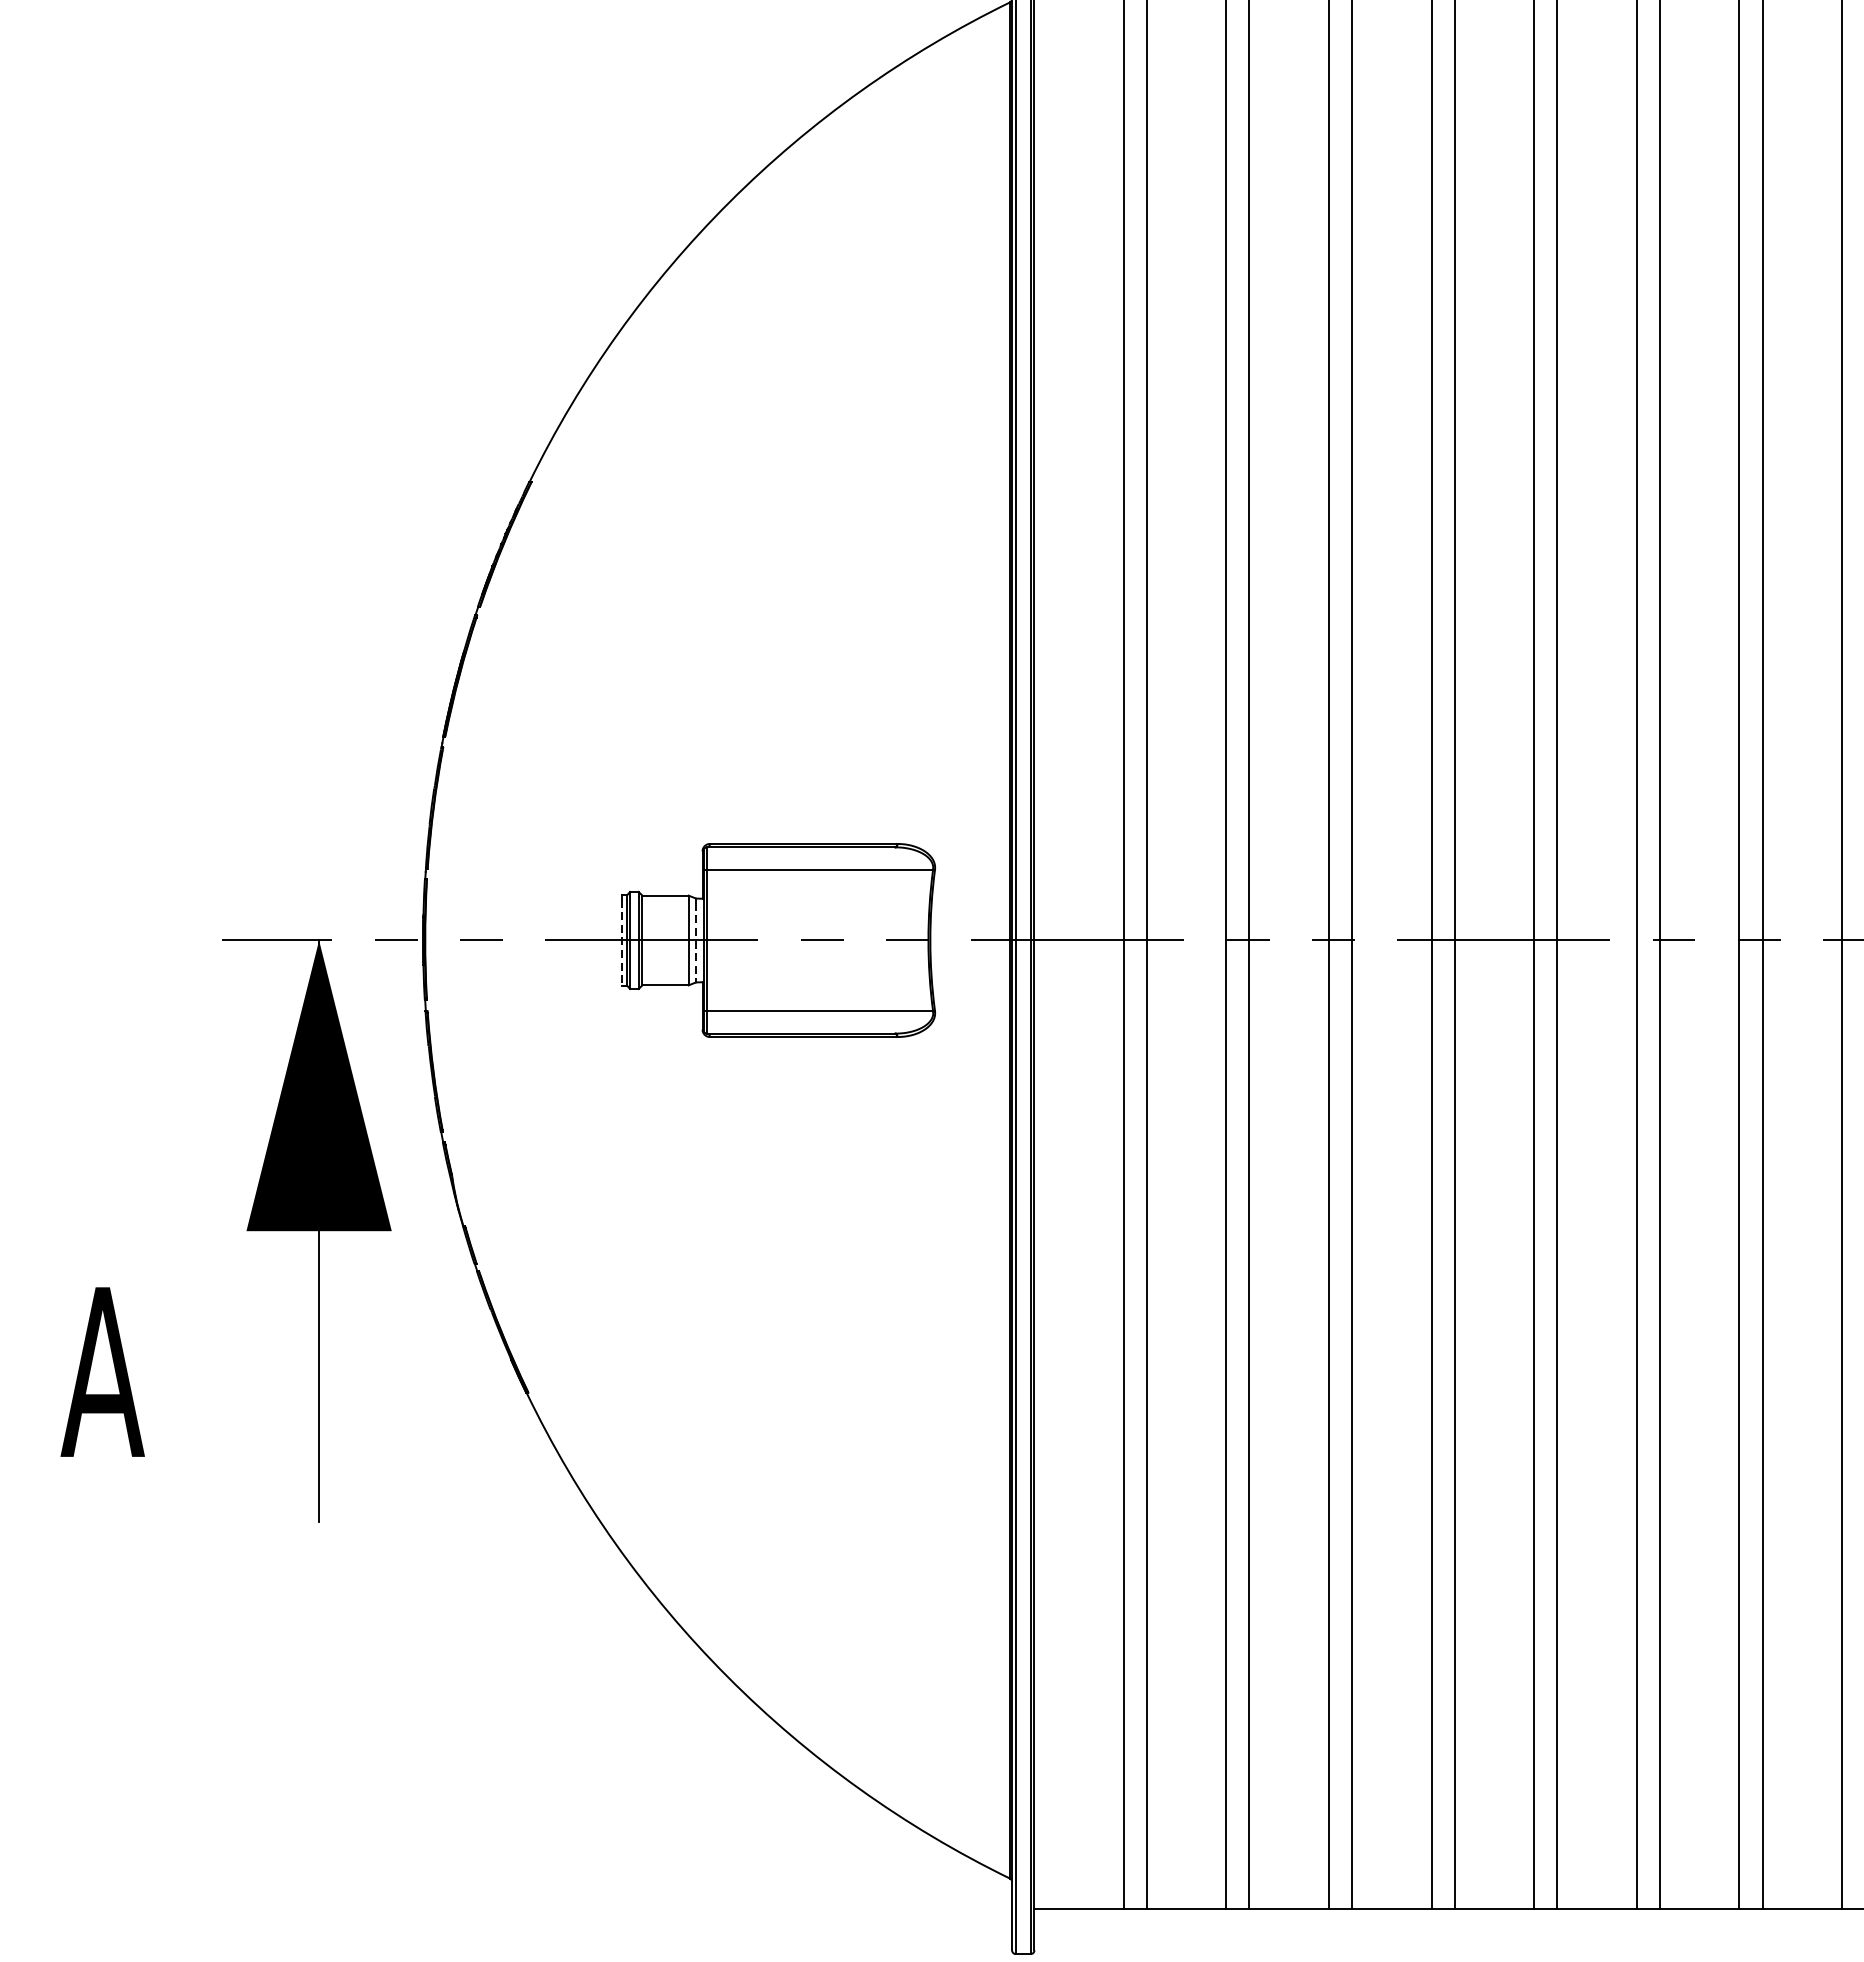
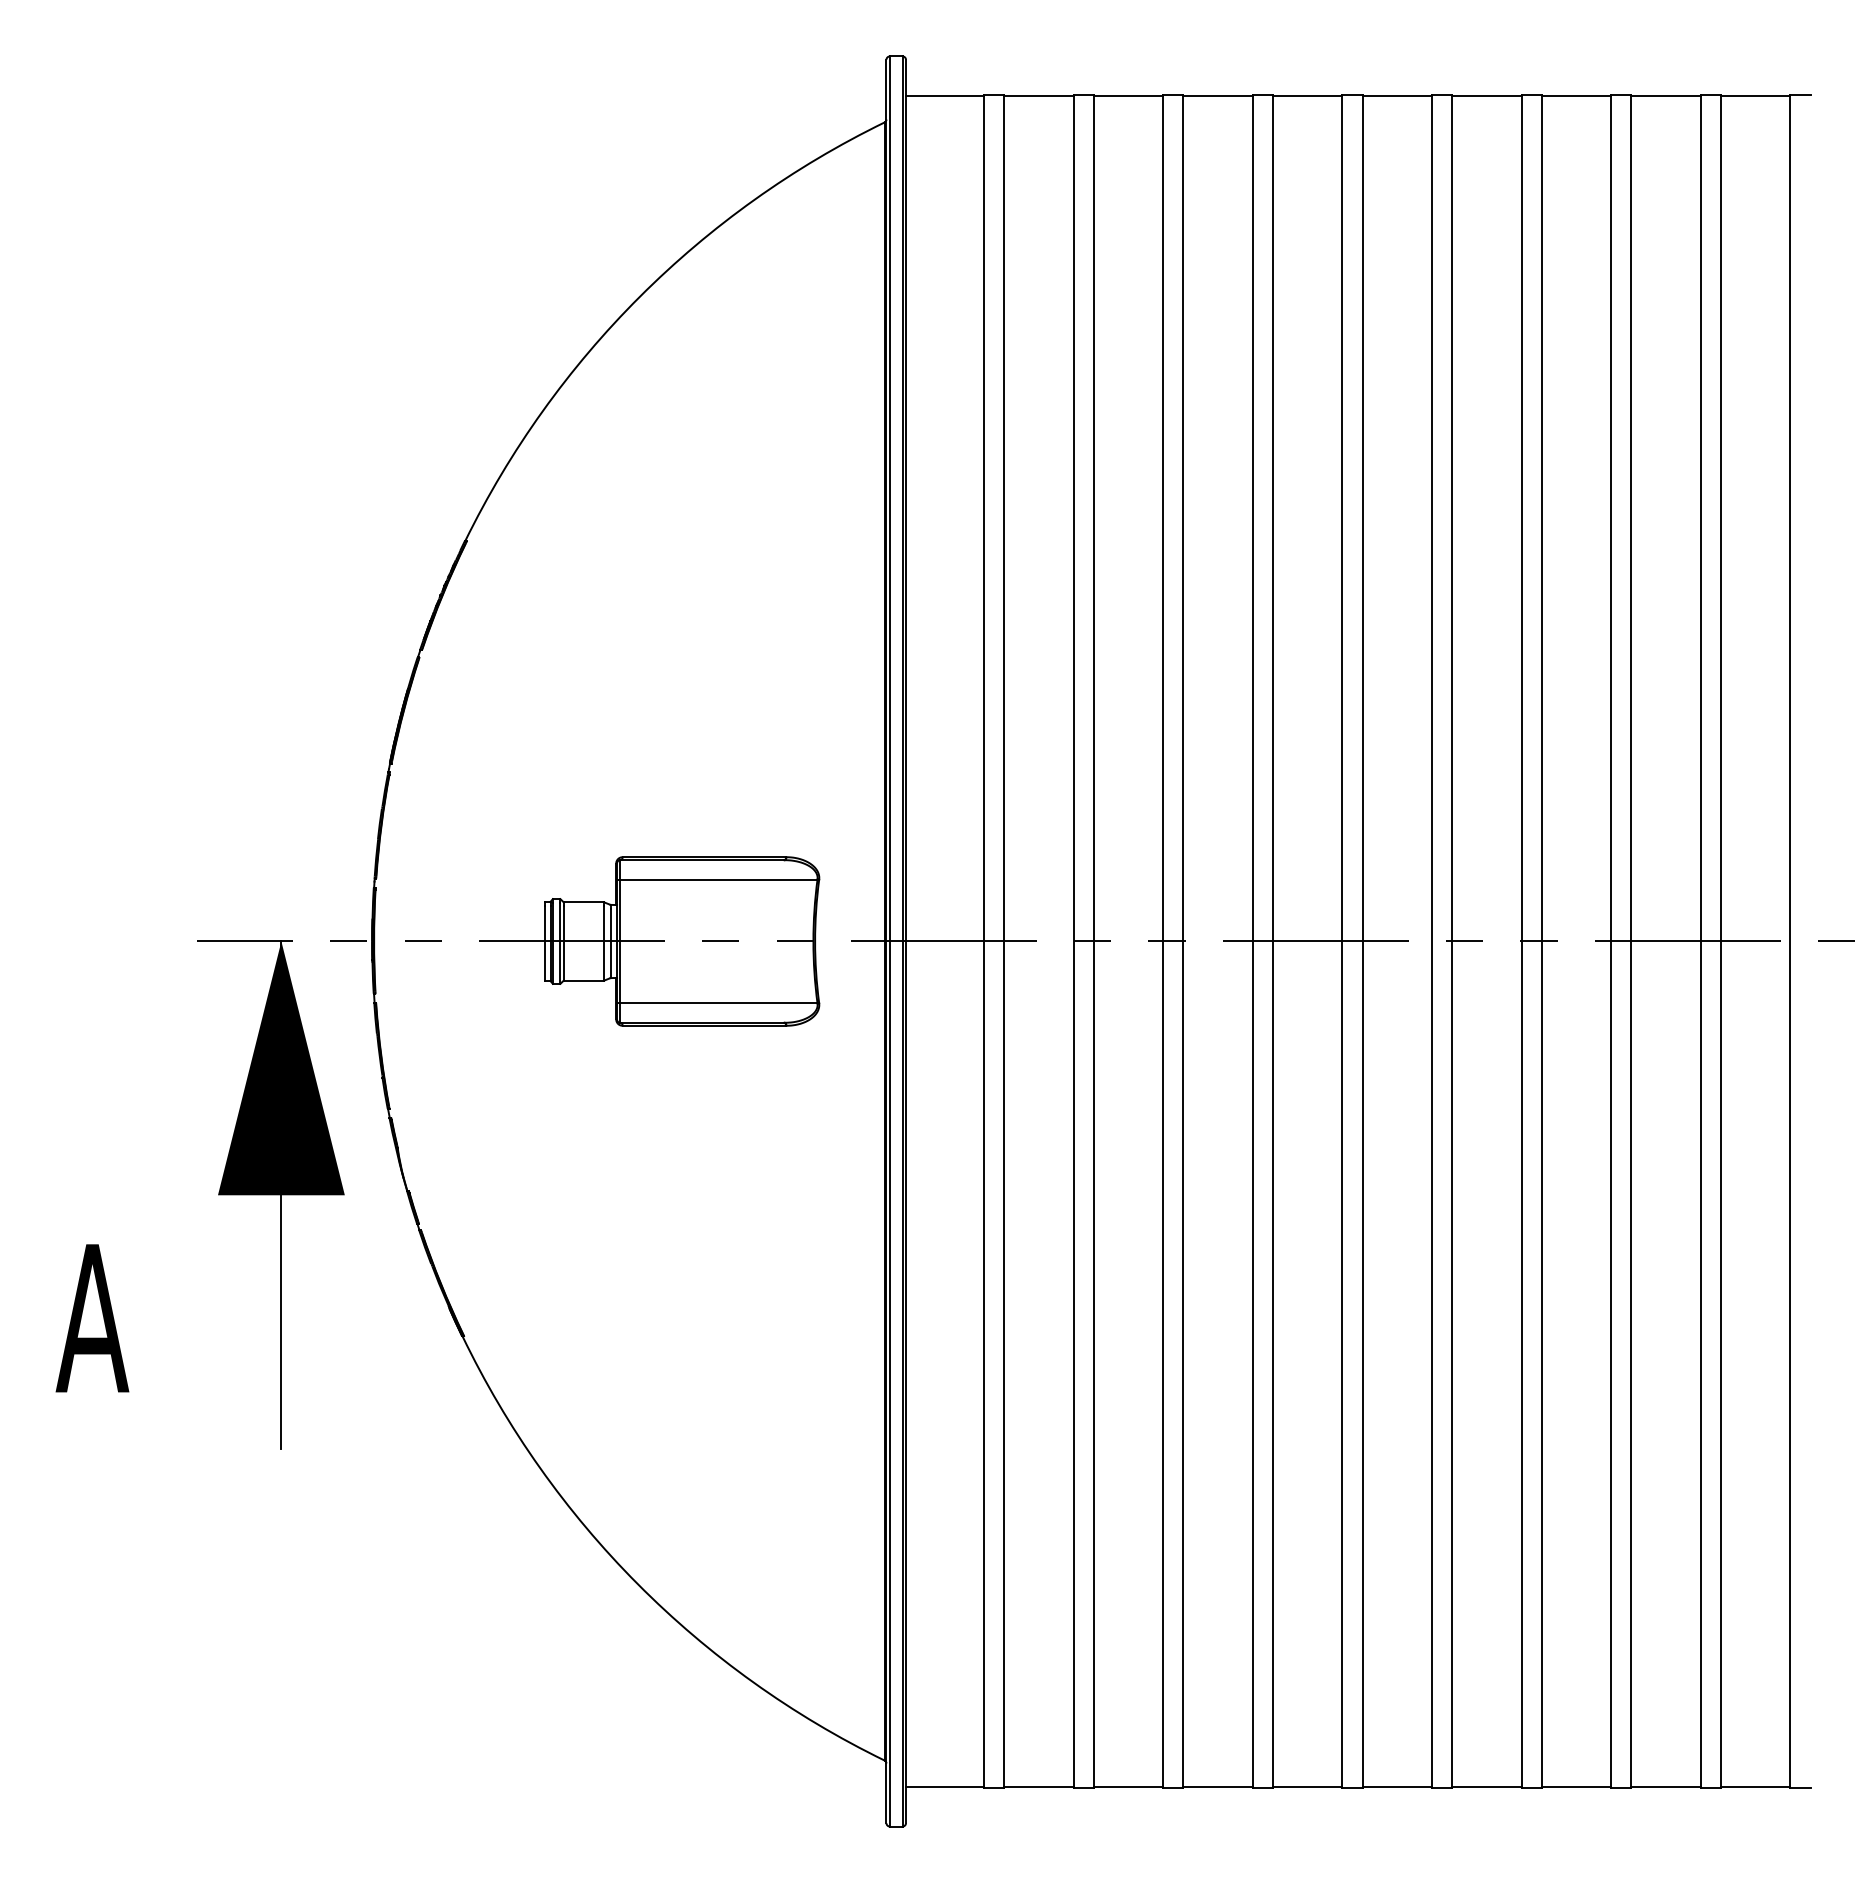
line: (621, 942) -> (545, 943), dashed -> solid
line: (696, 942) -> (610, 943), dashed -> solid

